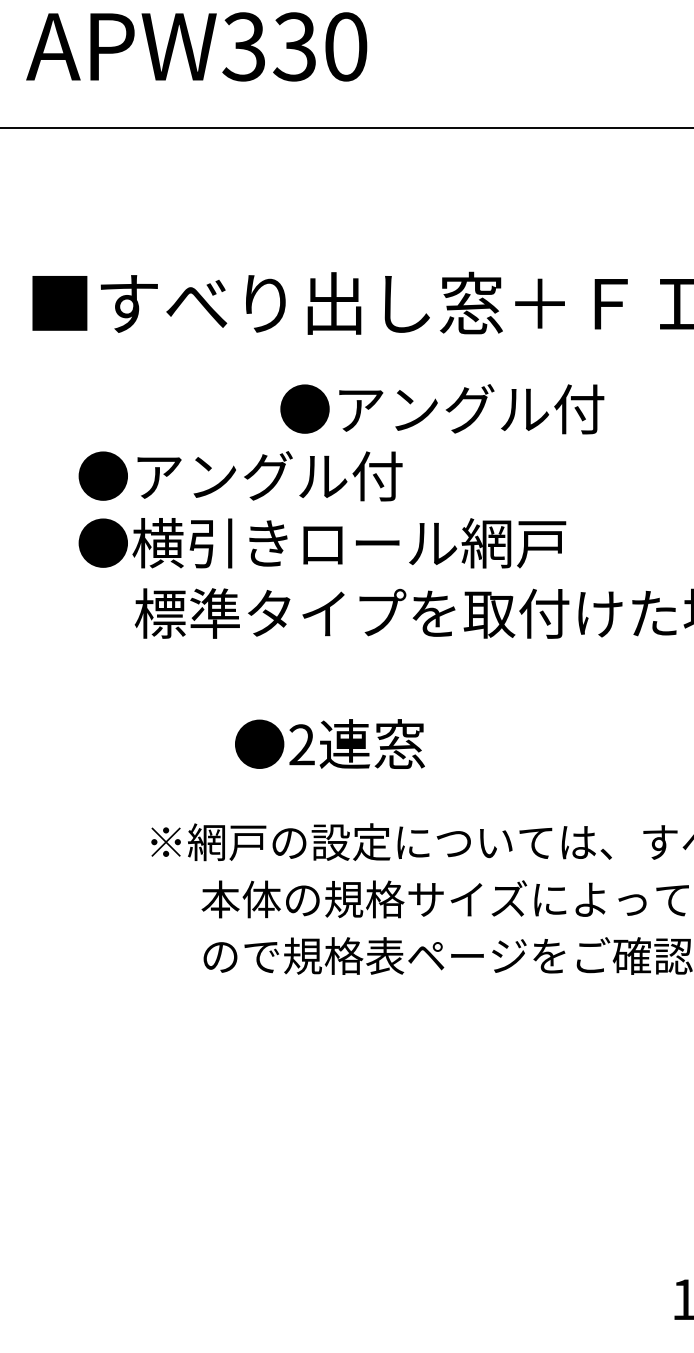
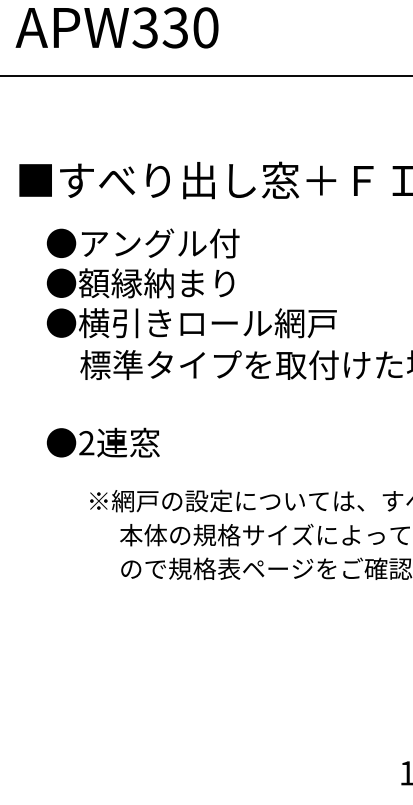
text: (441, 409) -> (142, 243), moved
text: (266, 476) -> (158, 283), ●アングル付 -> ●額縁納まり
text: (328, 743) -> (102, 442), moved

